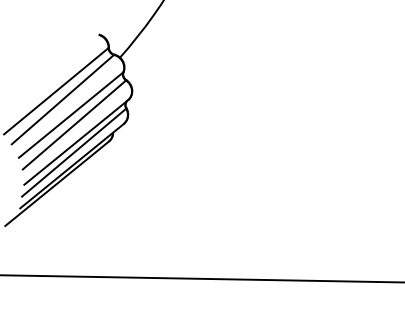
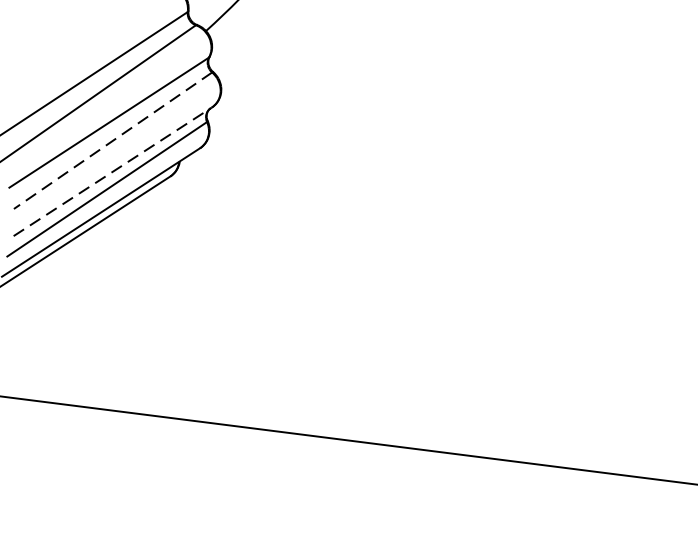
line: (74, 125) -> (113, 141), solid -> dashed
line: (76, 142) -> (113, 171), solid -> dashed

